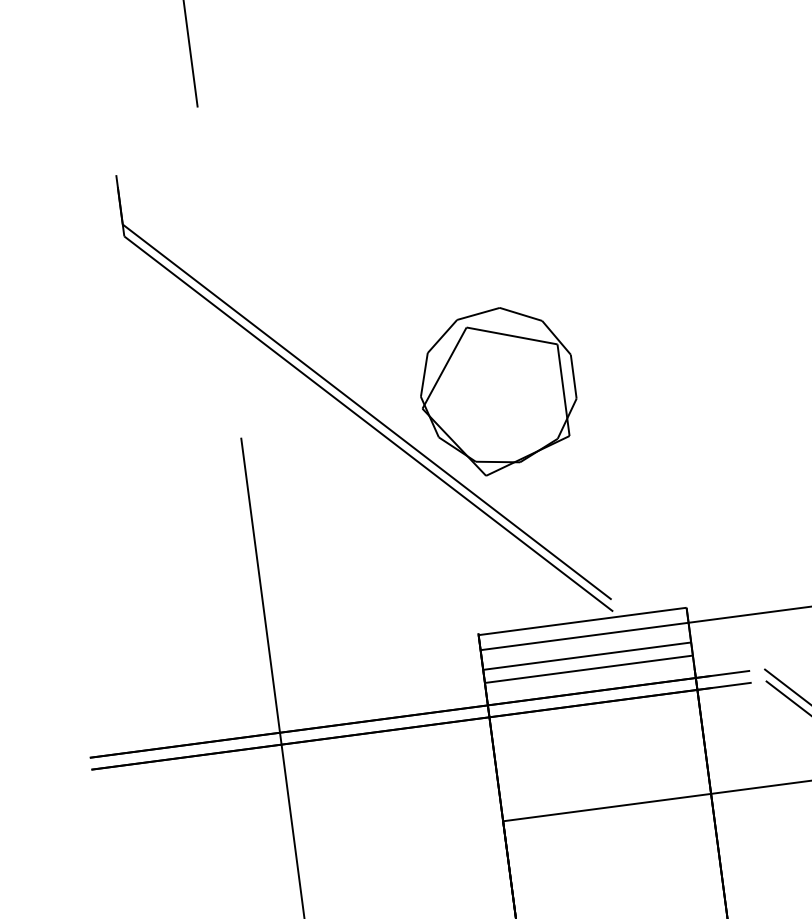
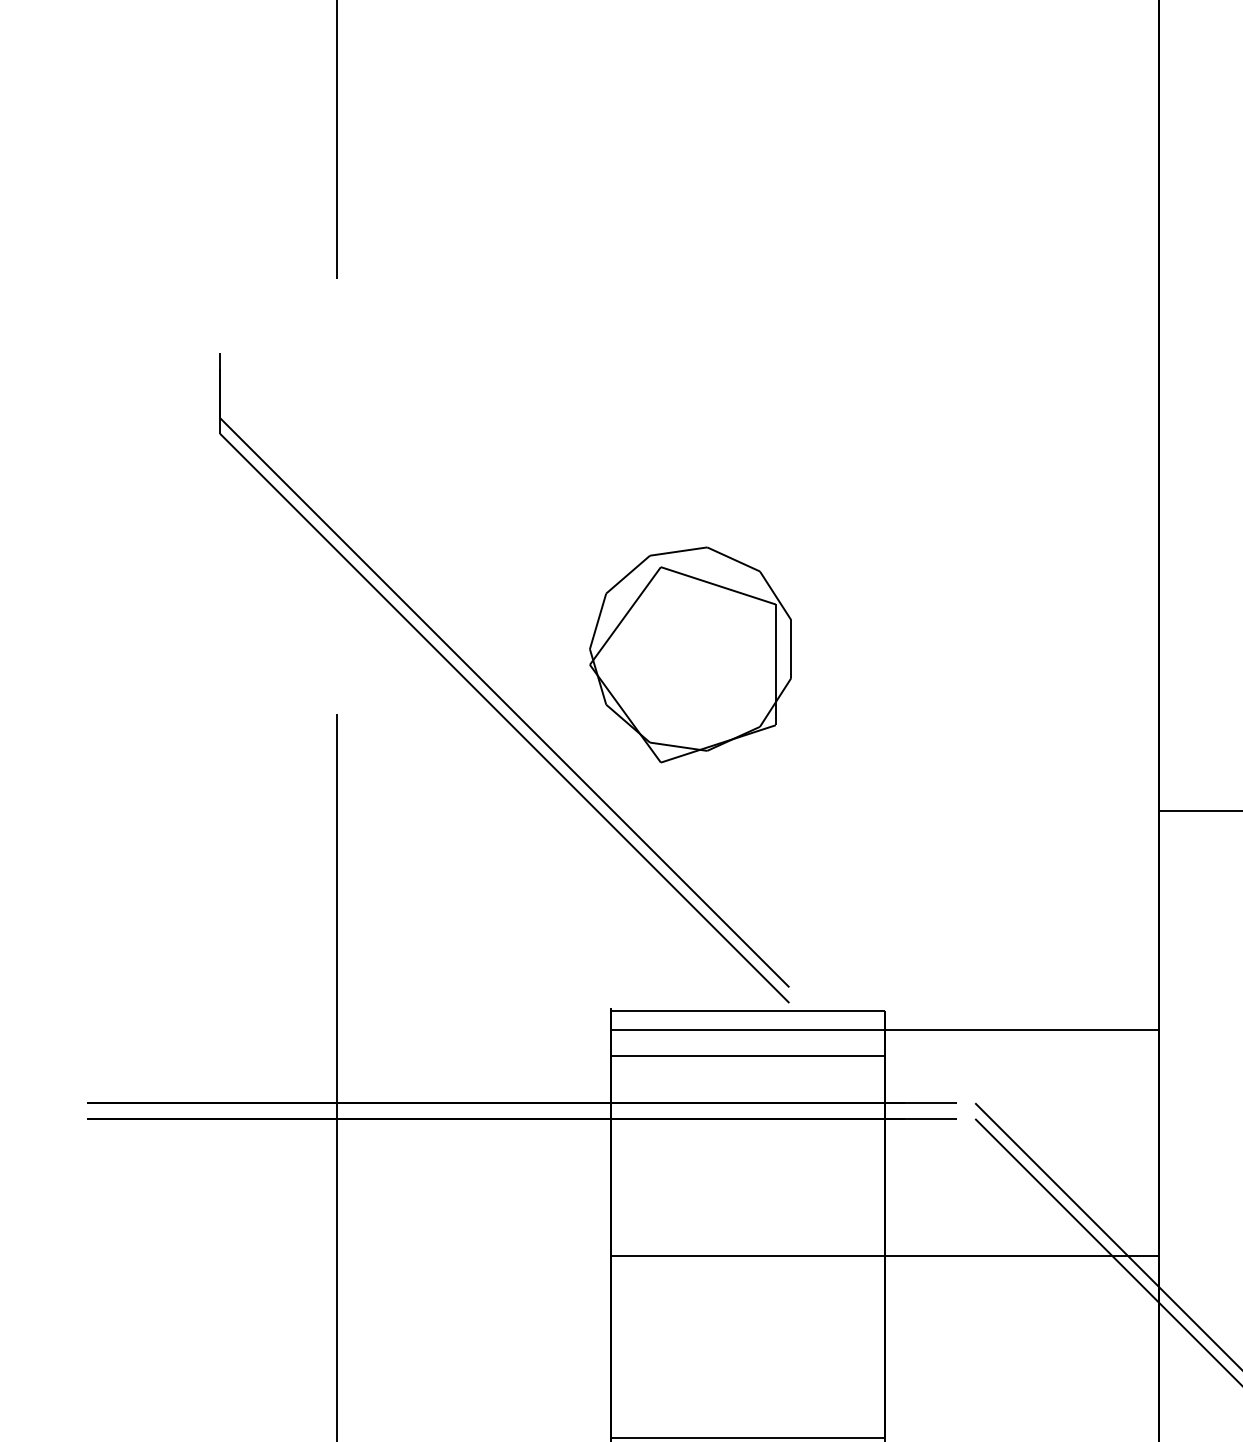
part: (497, 390) -> (690, 654), moved
line: (589, 669) -> (748, 1073), removed

